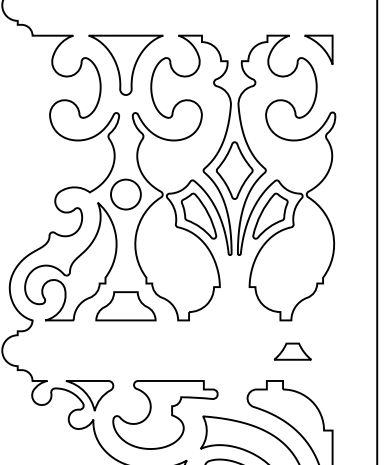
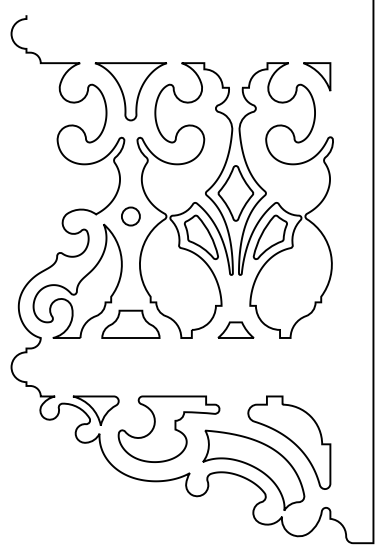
circle: (125, 194) -> (130, 216), size x0.62
part: (292, 350) -> (235, 329), moved

